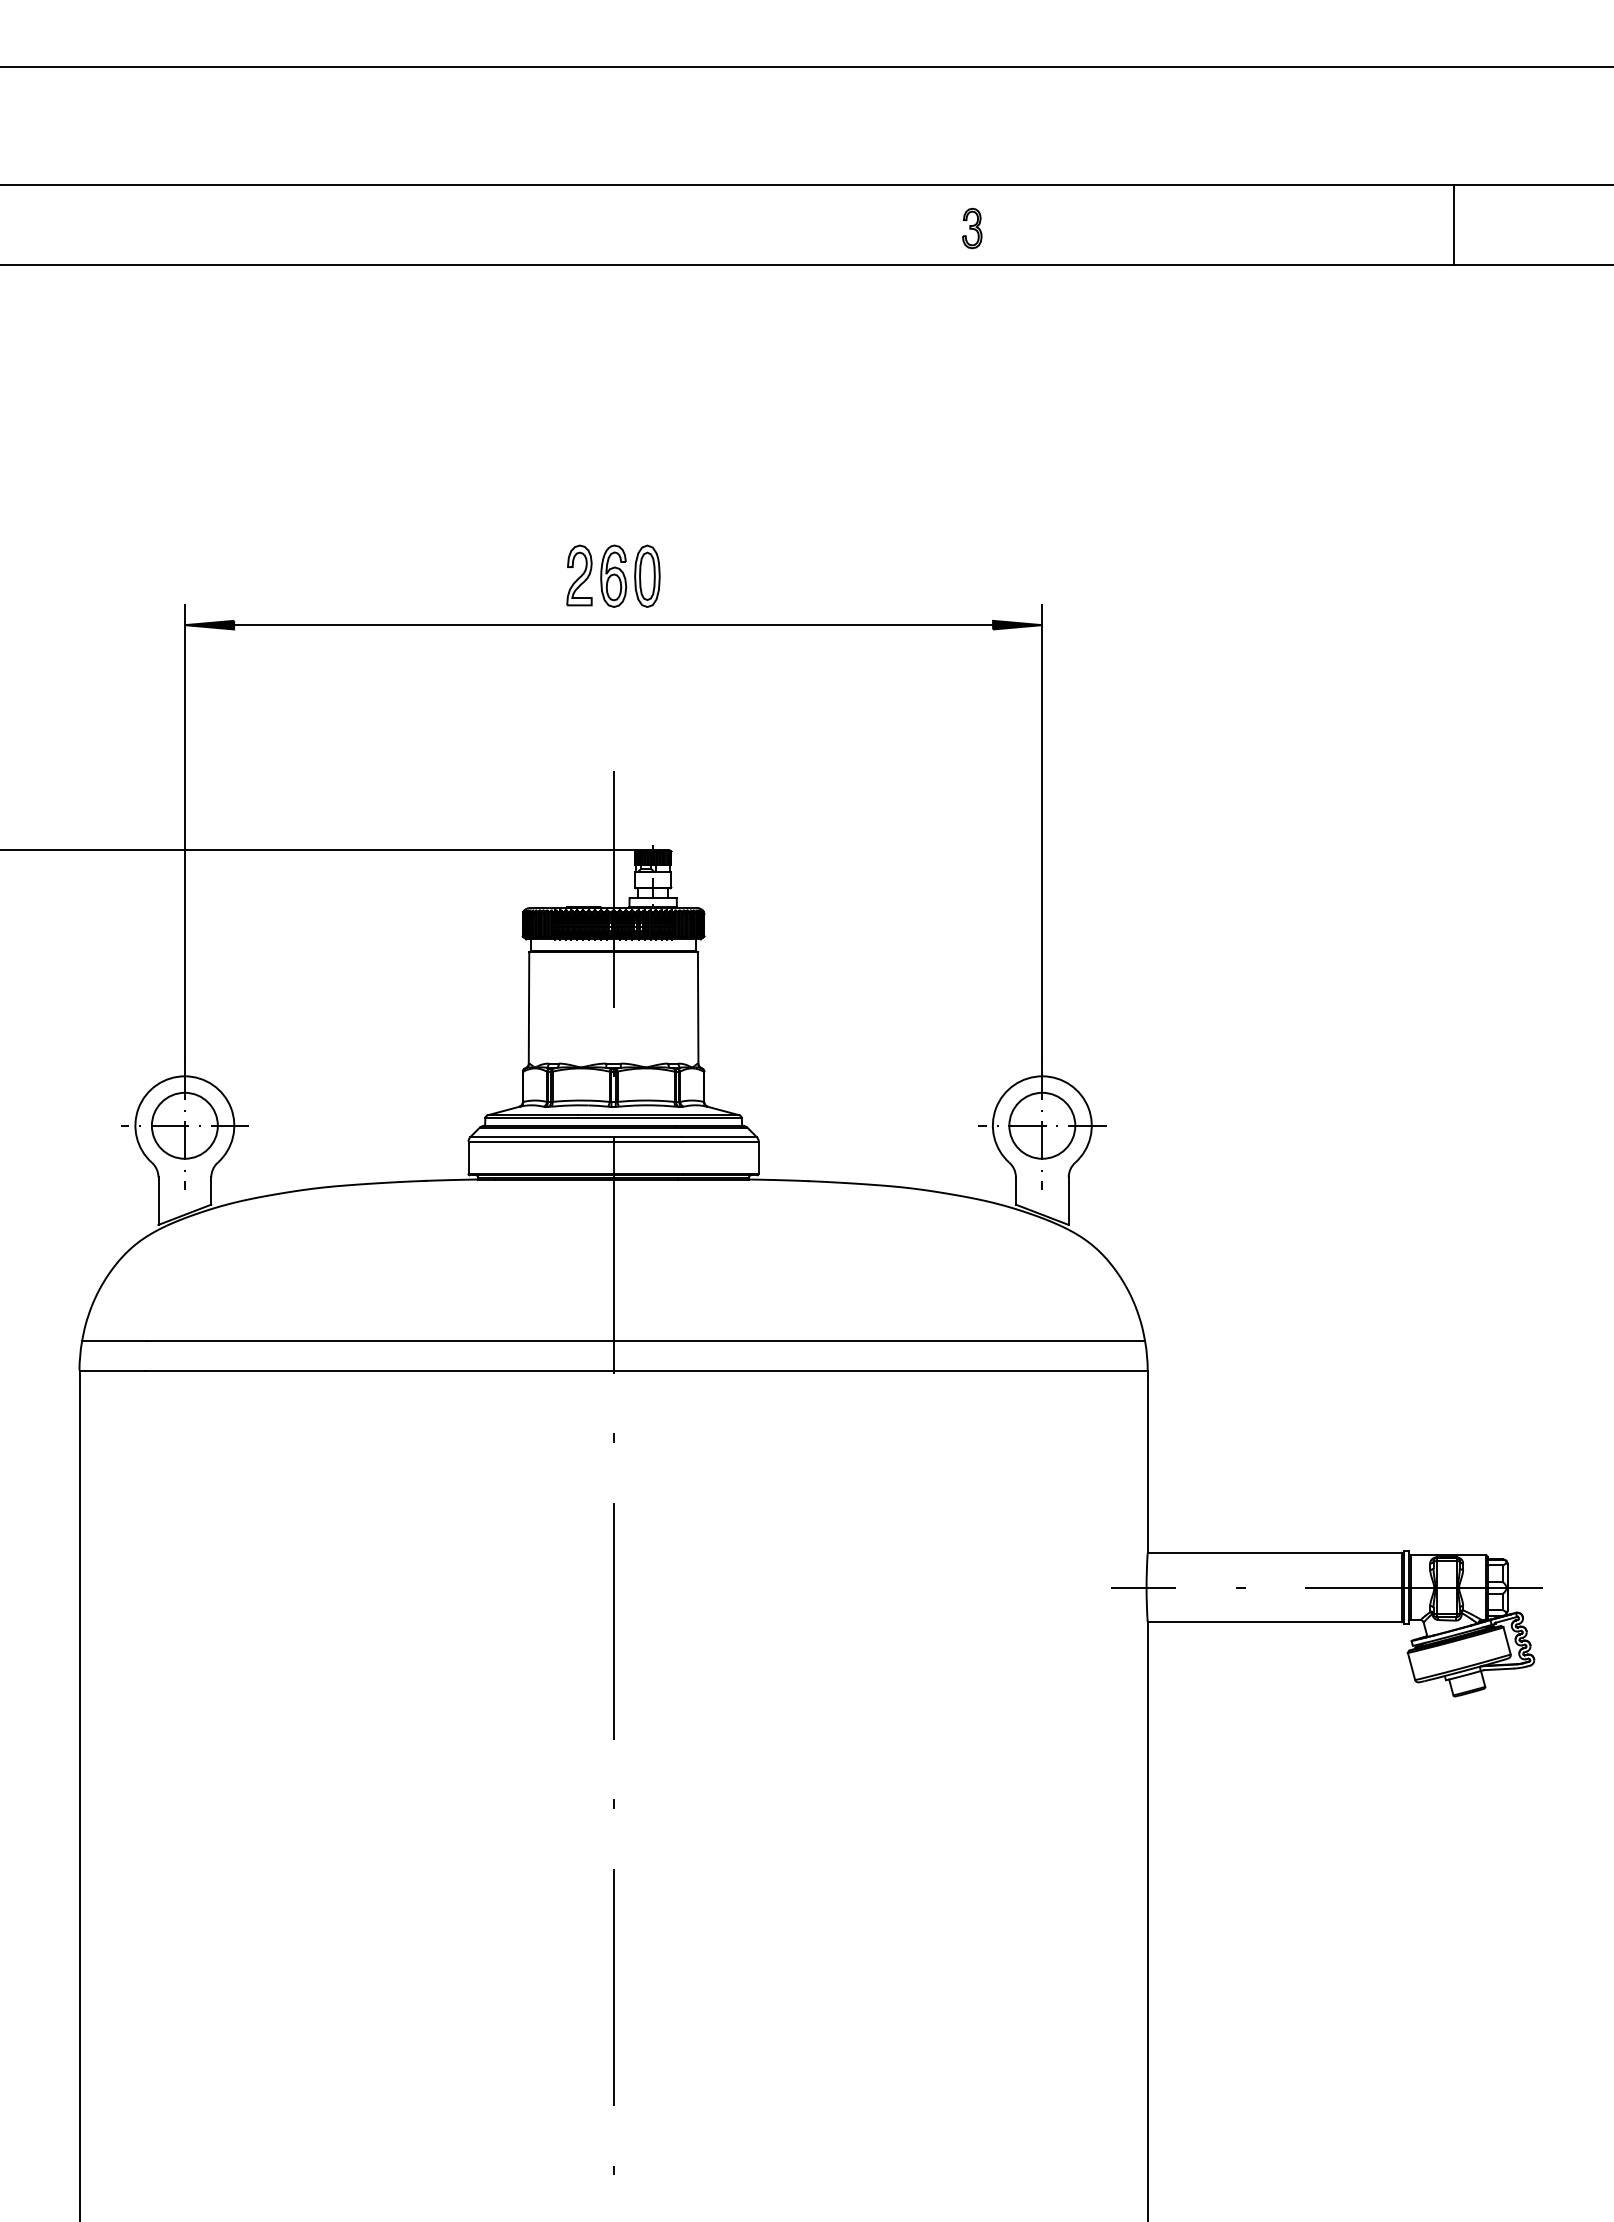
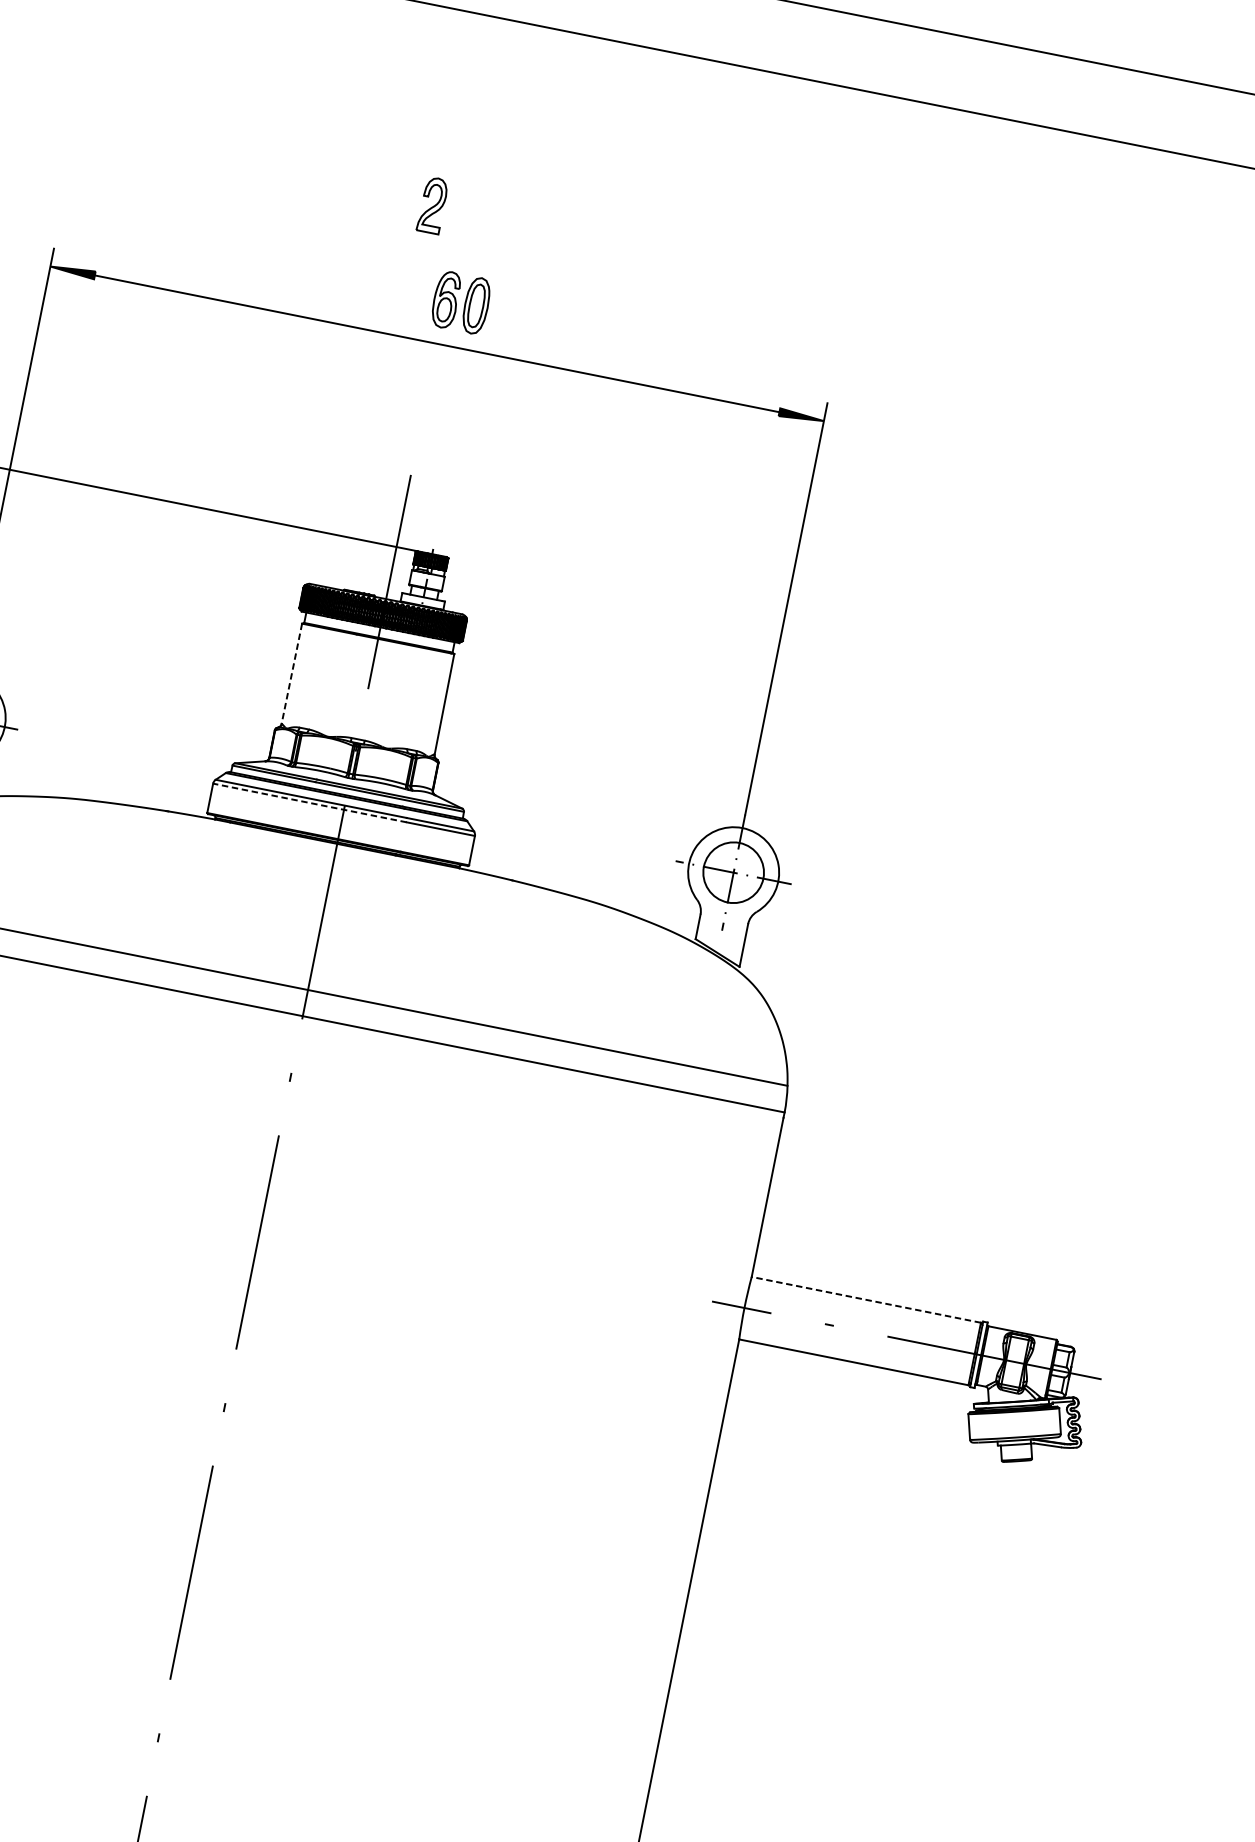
part: (972, 228) -> (832, 50), removed
part: (579, 575) -> (432, 205), moved
line: (529, 1007) -> (292, 673), solid -> dashed
line: (575, 1141) -> (309, 802), solid -> dashed
line: (1274, 1552) -> (866, 1299), solid -> dashed

